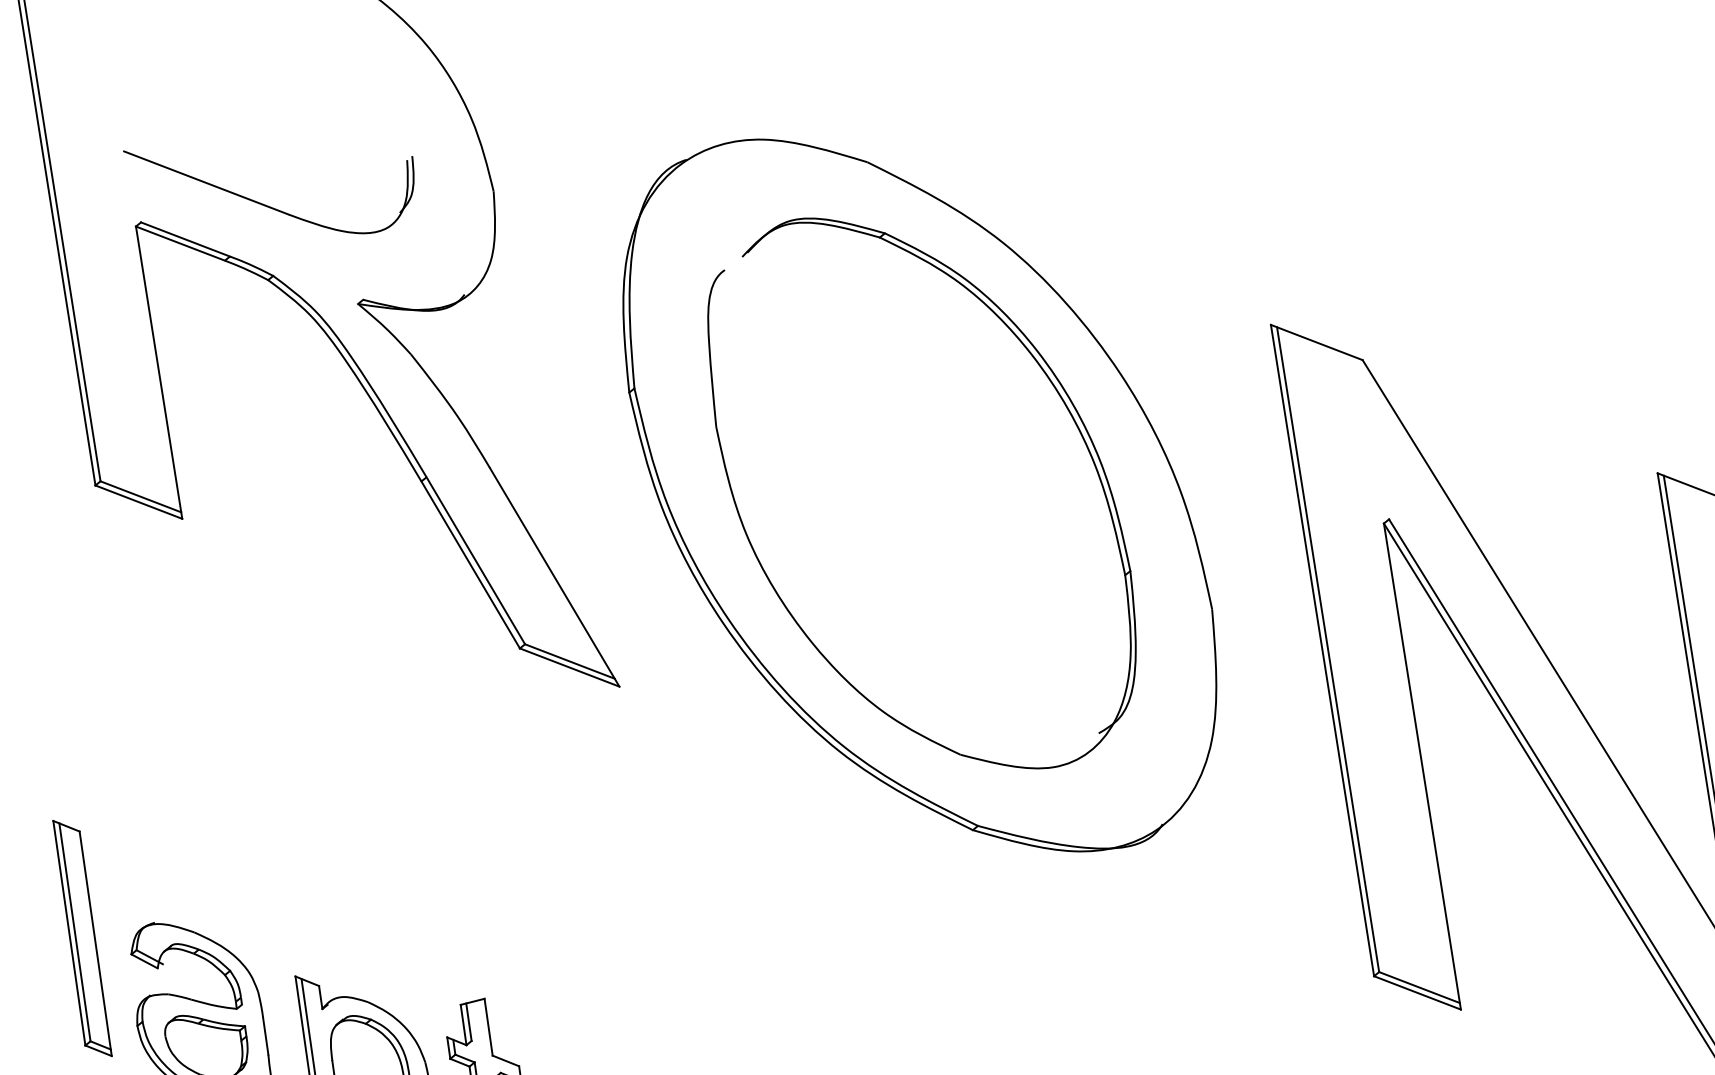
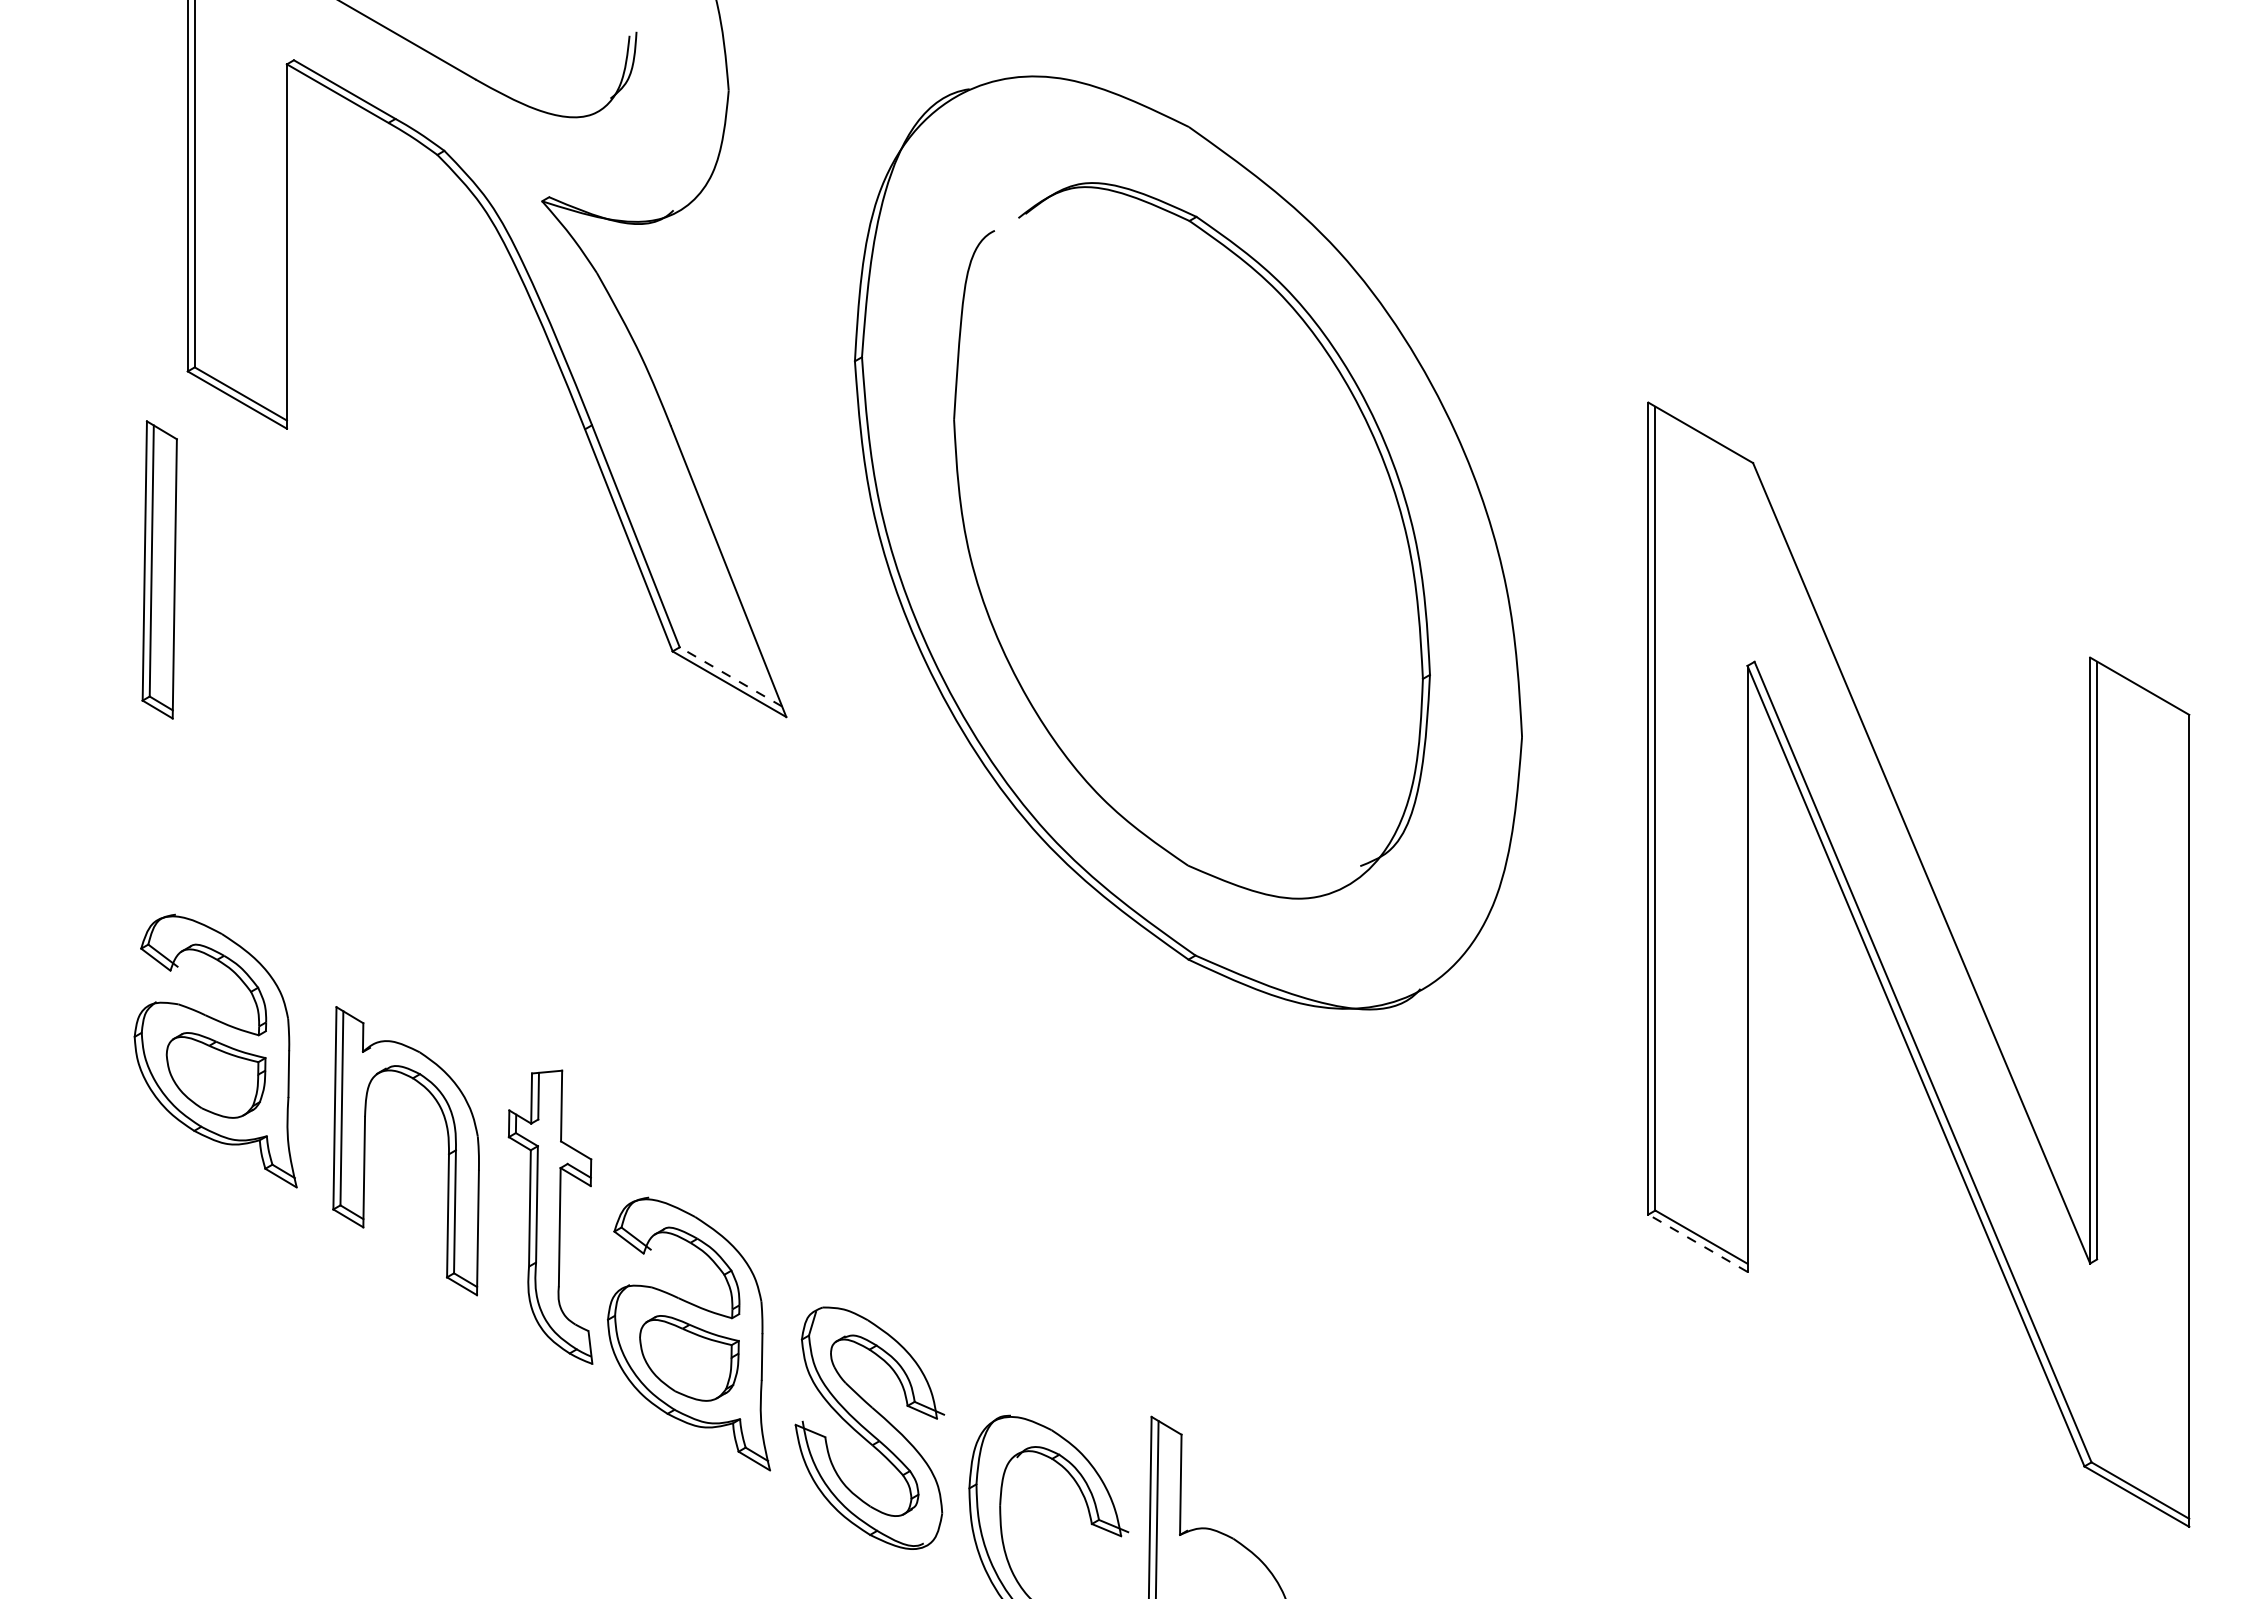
line: (569, 661) -> (730, 676), solid -> dashed
part: (82, 938) -> (159, 569), moved
line: (1417, 993) -> (1697, 1243), solid -> dashed

